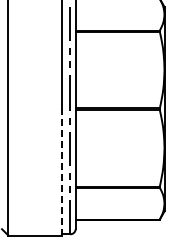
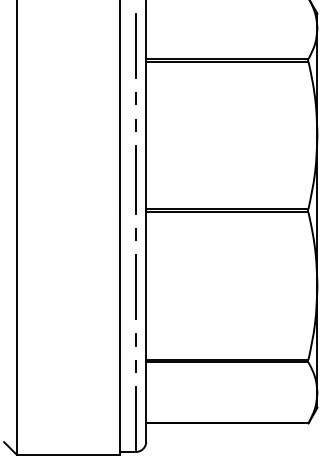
line: (62, 171) -> (120, 330), dashed -> solid

